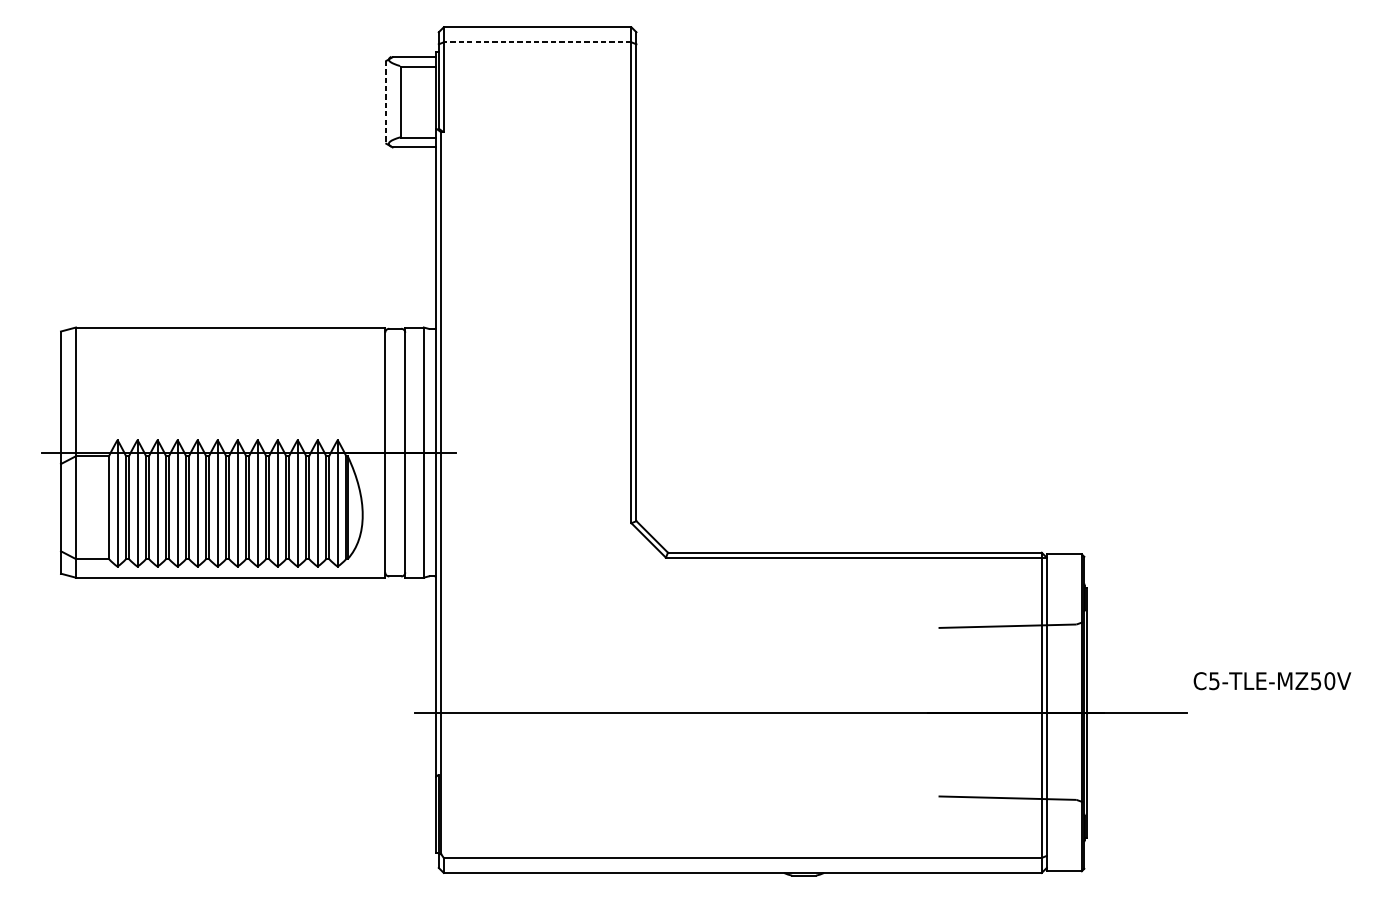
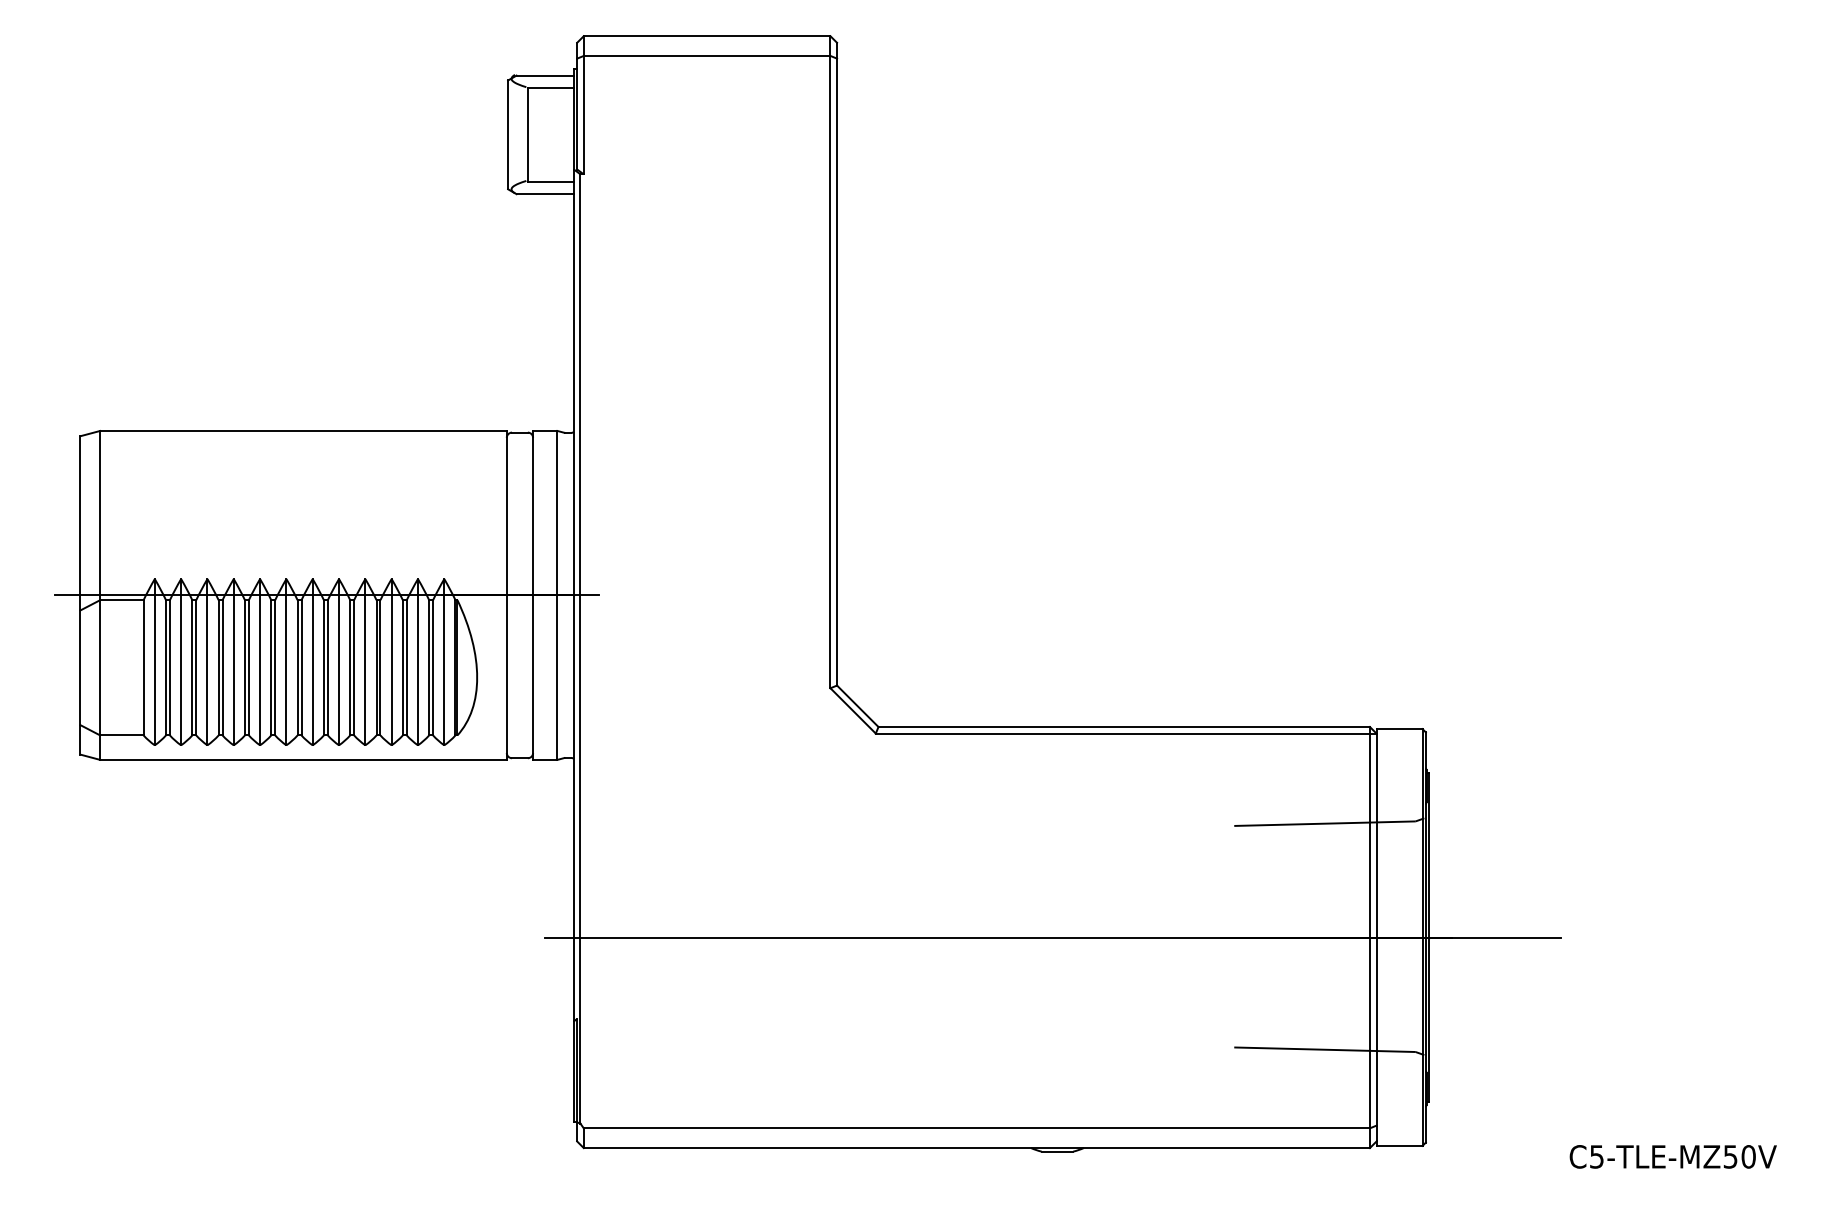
line: (537, 41) -> (706, 55), dashed -> solid
line: (386, 102) -> (508, 135), dashed -> solid
text: (1271, 680) -> (1672, 1156), moved

